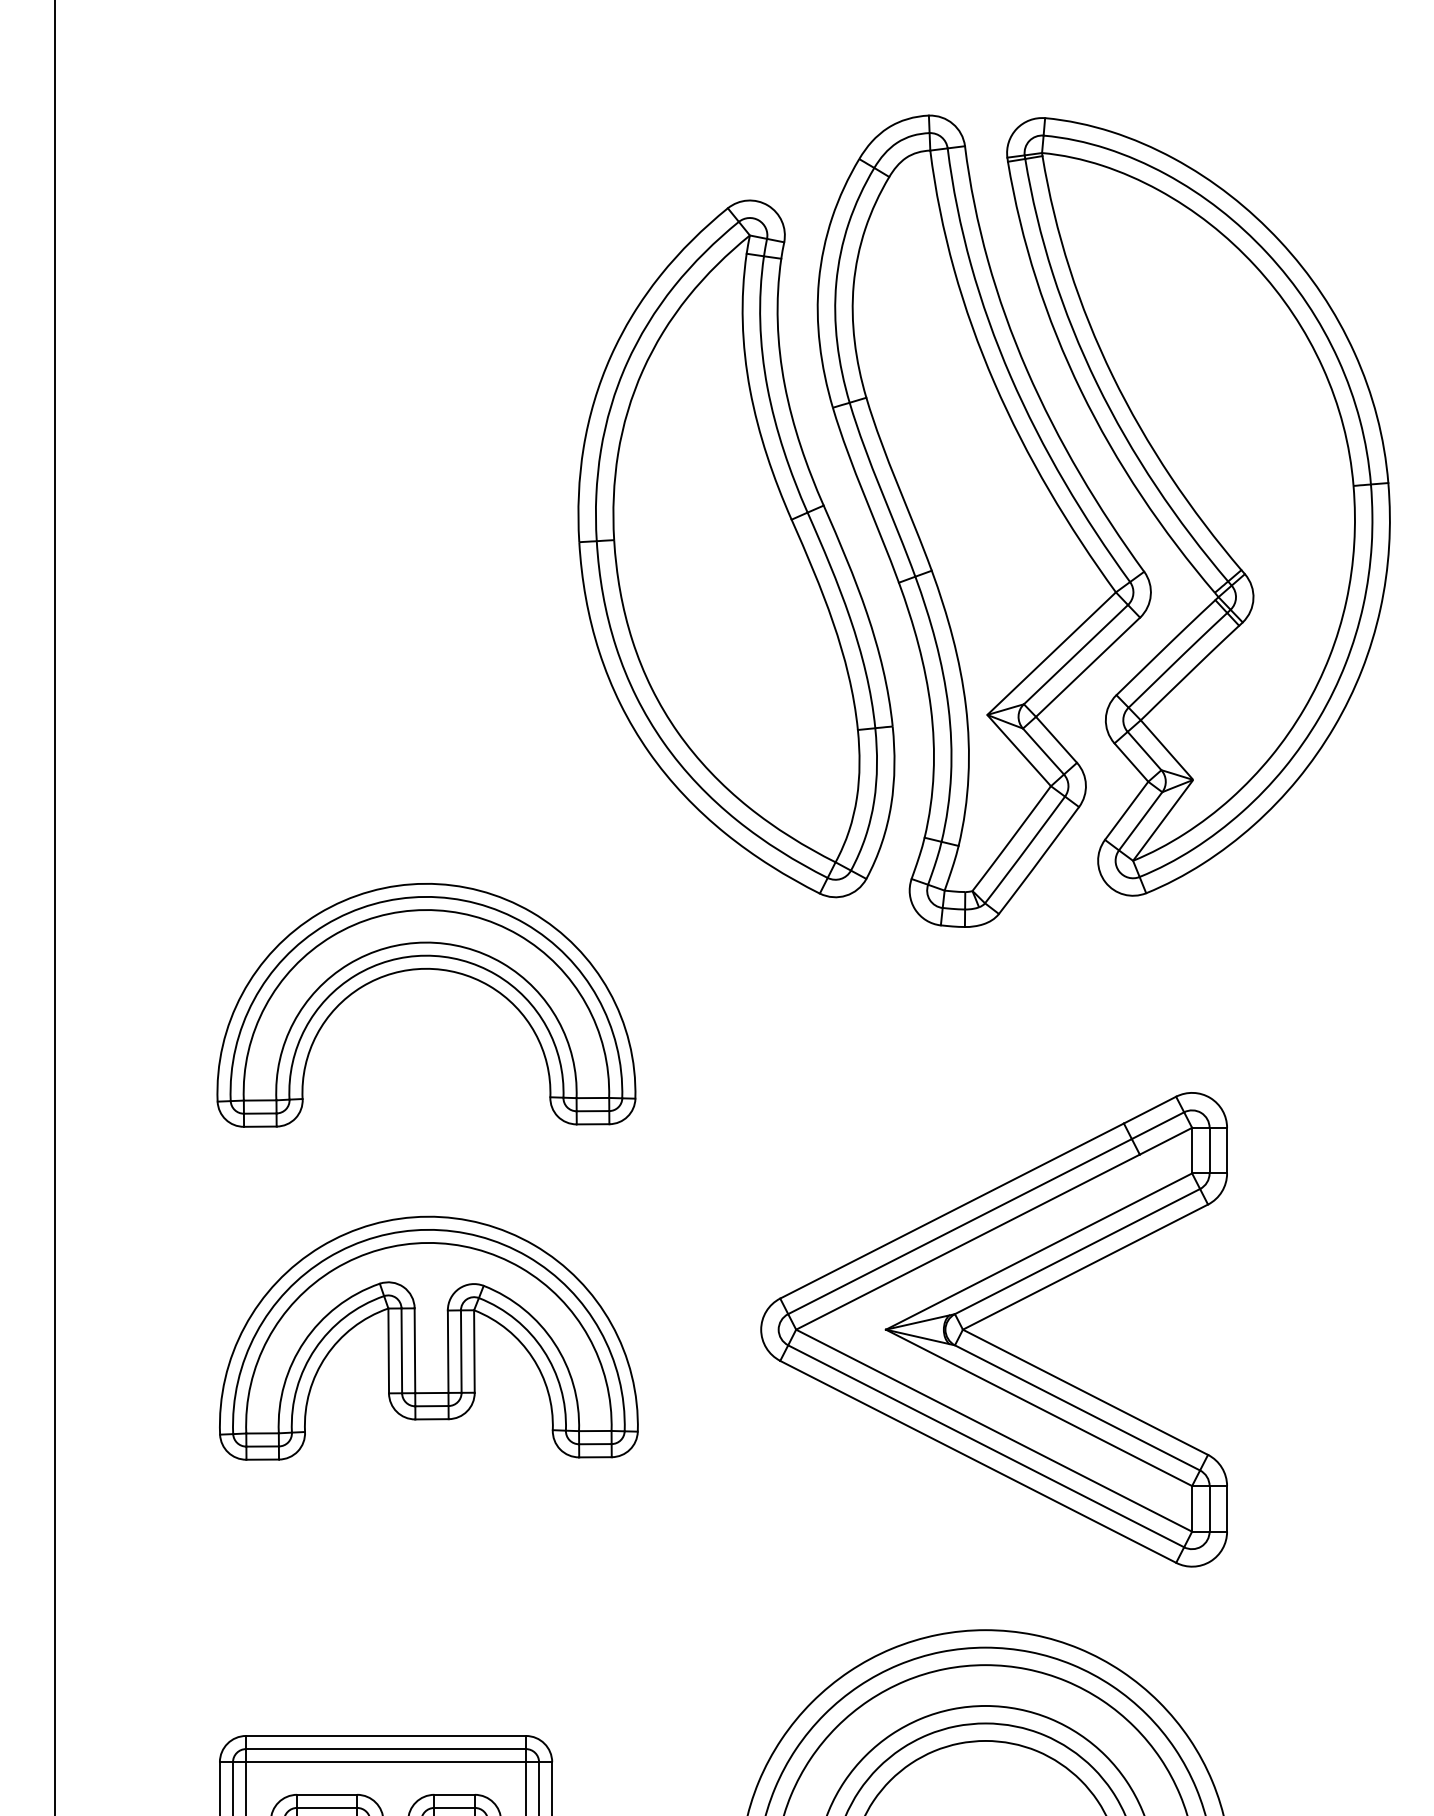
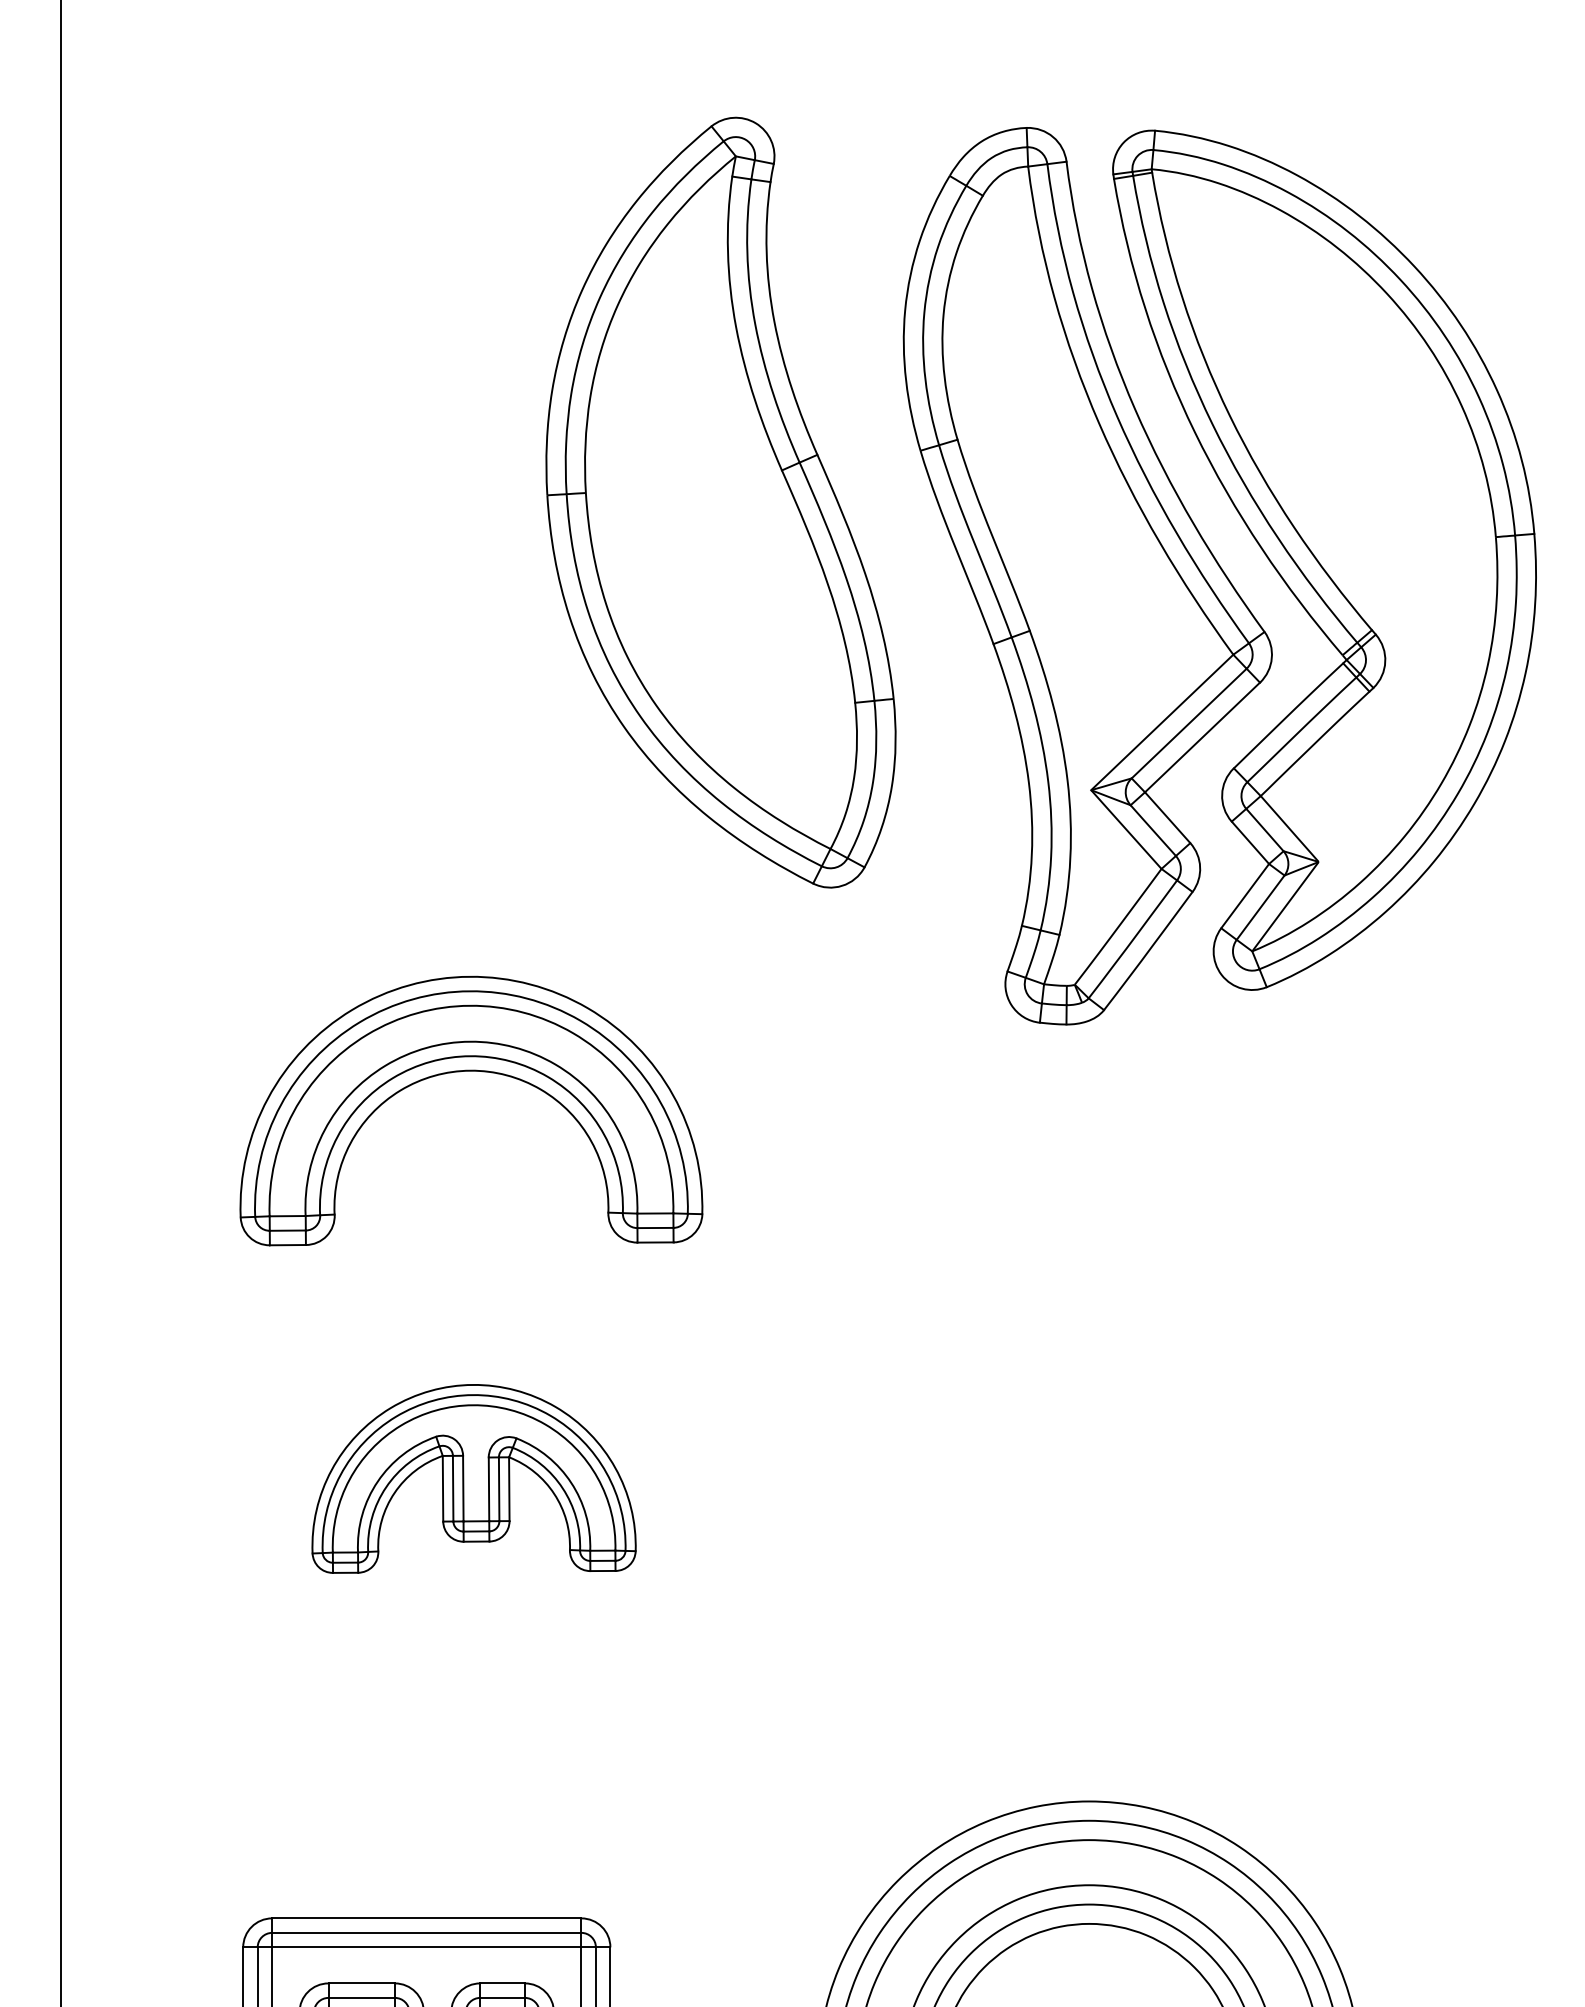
part: (736, 548) -> (720, 502), moved
part: (988, 1317) -> (1092, 1456), removed
part: (428, 1337) -> (473, 1478), size x0.7

